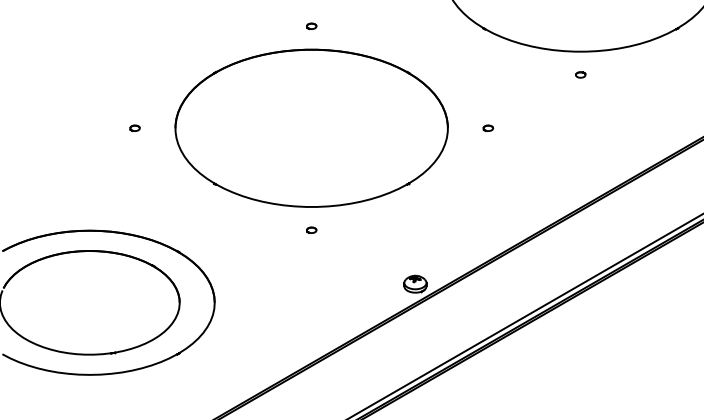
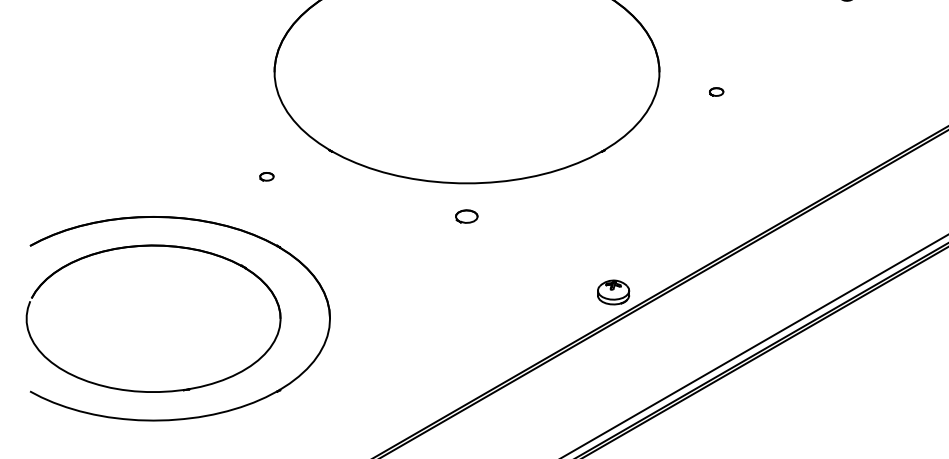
part: (488, 127) -> (716, 90), moved
part: (134, 128) -> (266, 177), moved
part: (311, 229) -> (466, 215), size x1.6

